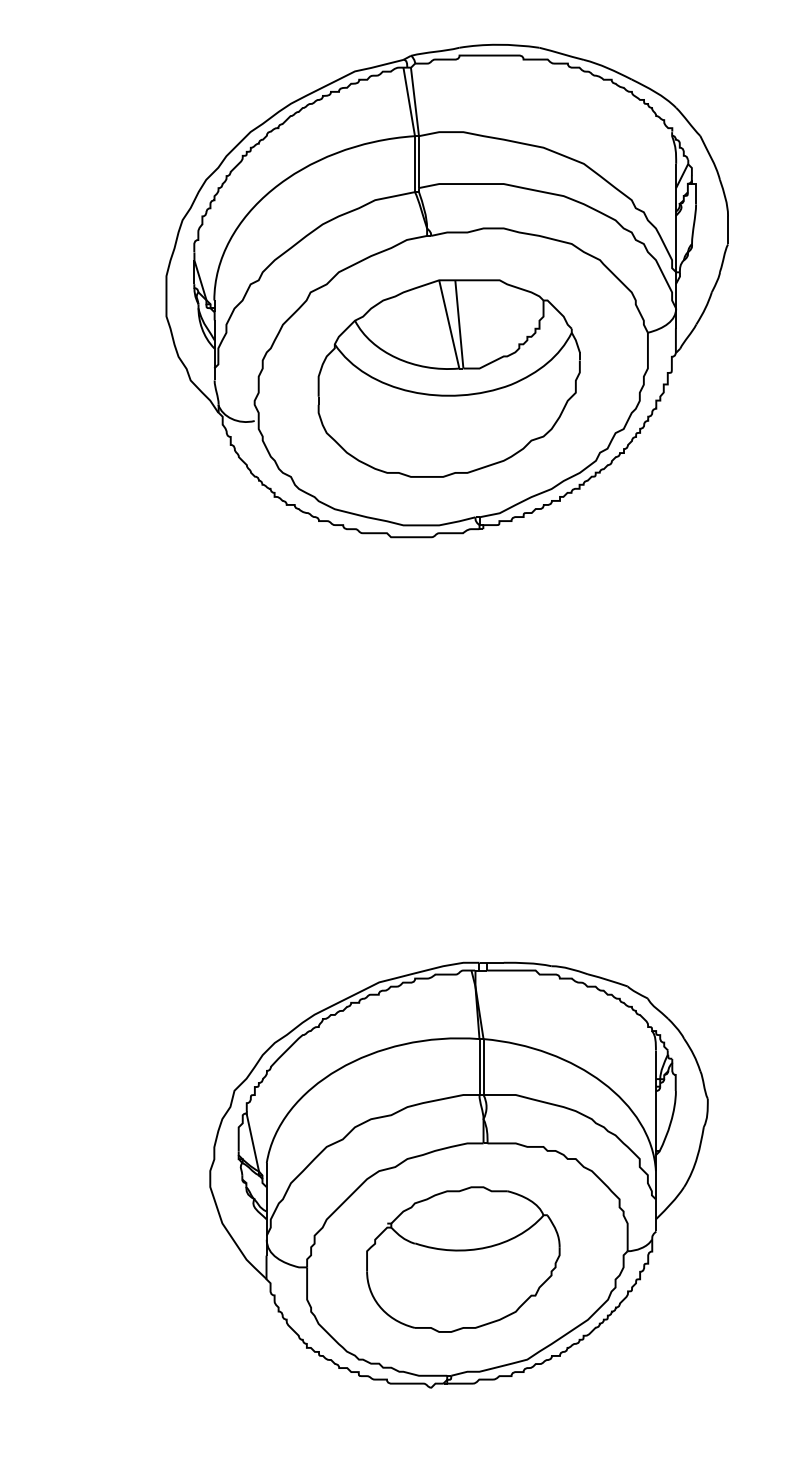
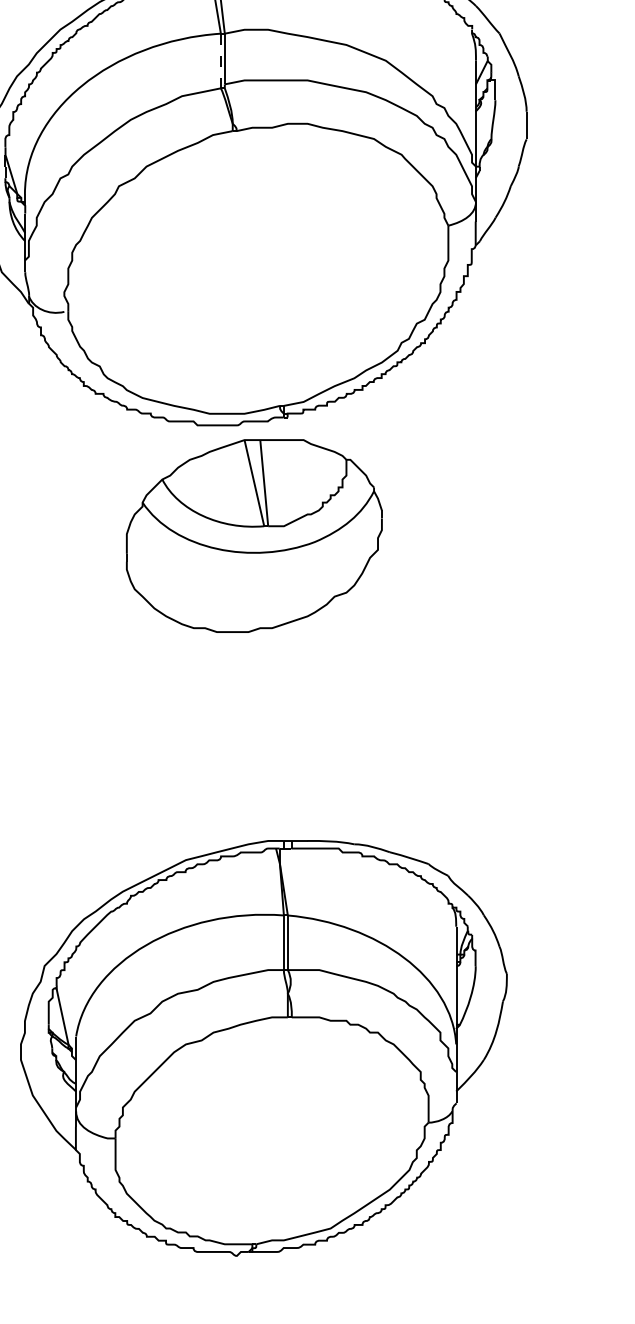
line: (414, 164) -> (220, 61), solid -> dashed
part: (448, 378) -> (253, 535), moved
part: (463, 1259) -> (268, 1130), removed

